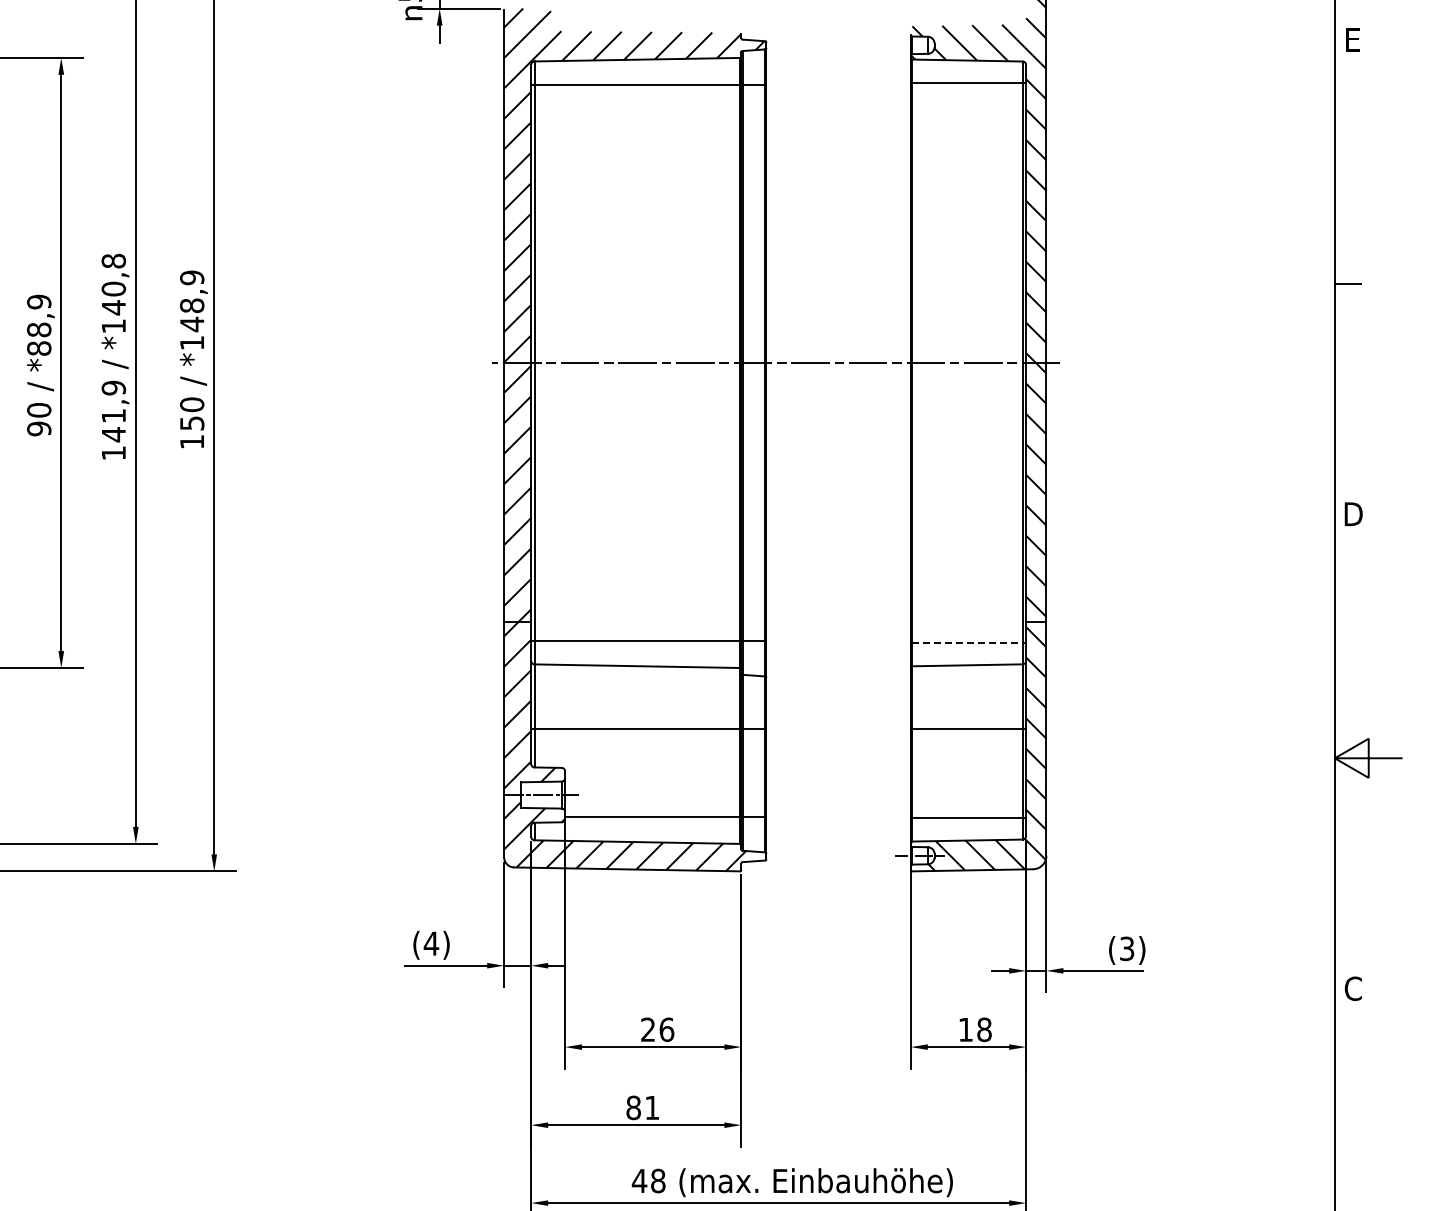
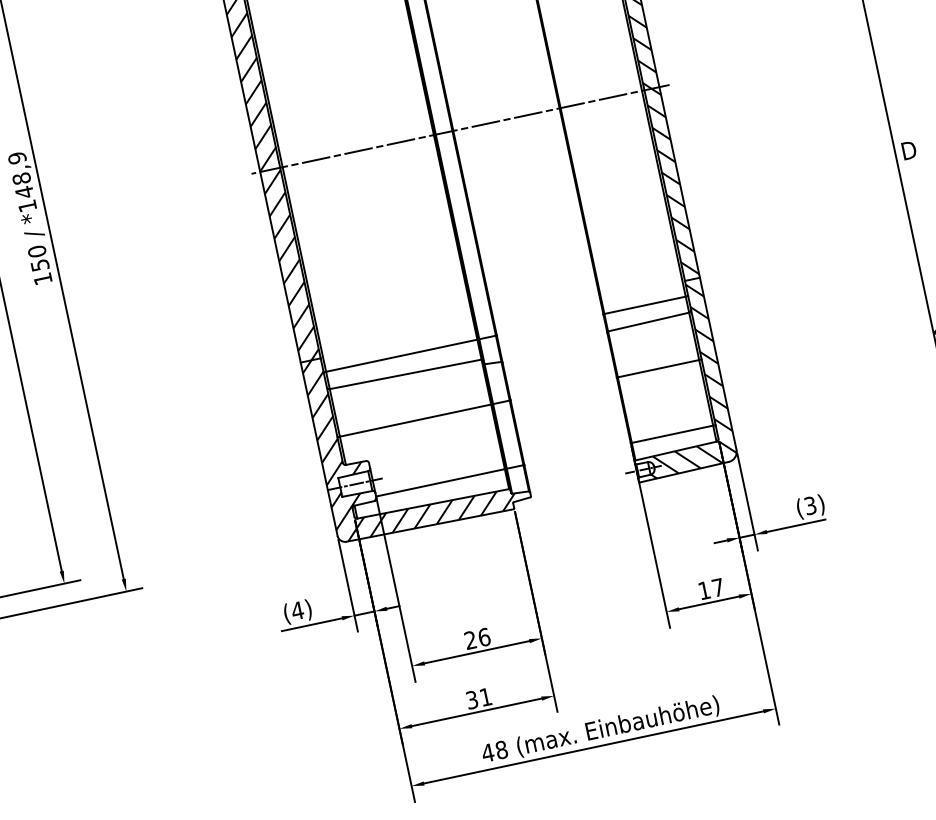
line: (967, 642) -> (645, 305), dashed -> solid
text: (984, 1029) -> (718, 587), 18 -> 17
text: (633, 1107) -> (471, 699), 81 -> 31

